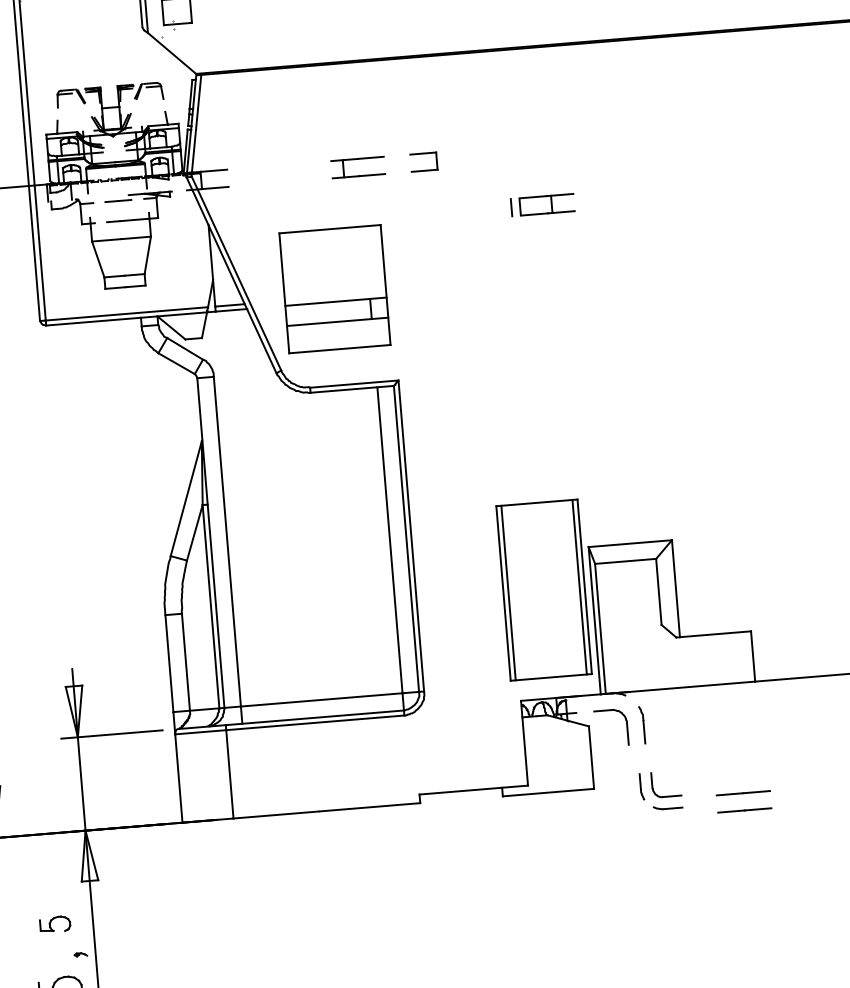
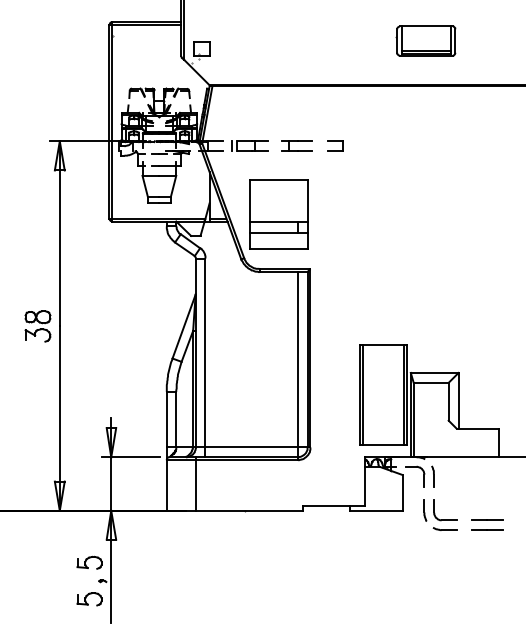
part: (542, 203) -> (249, 145), moved
part: (660, 789) -> (440, 514), size x1.43
part: (55, 924) -> (89, 562), size x1.43

